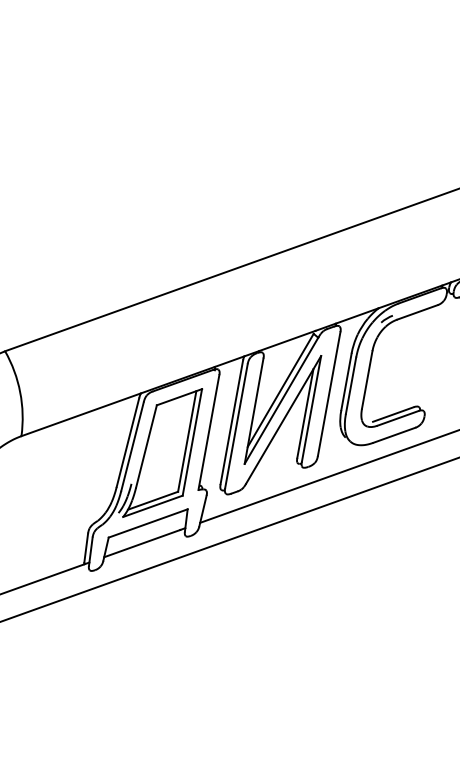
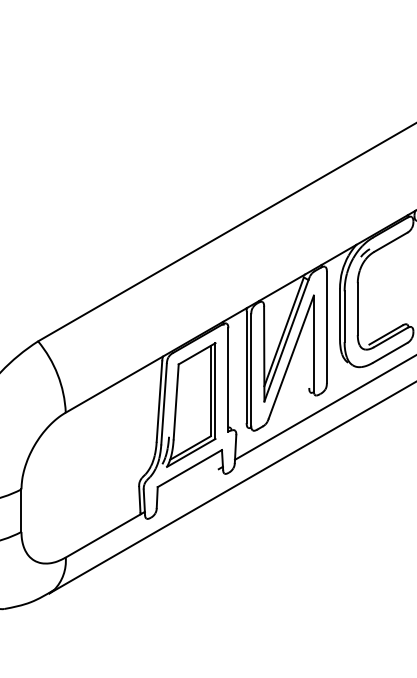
line: (305, 412) -> (309, 347), removed
line: (141, 542) -> (187, 486), removed

